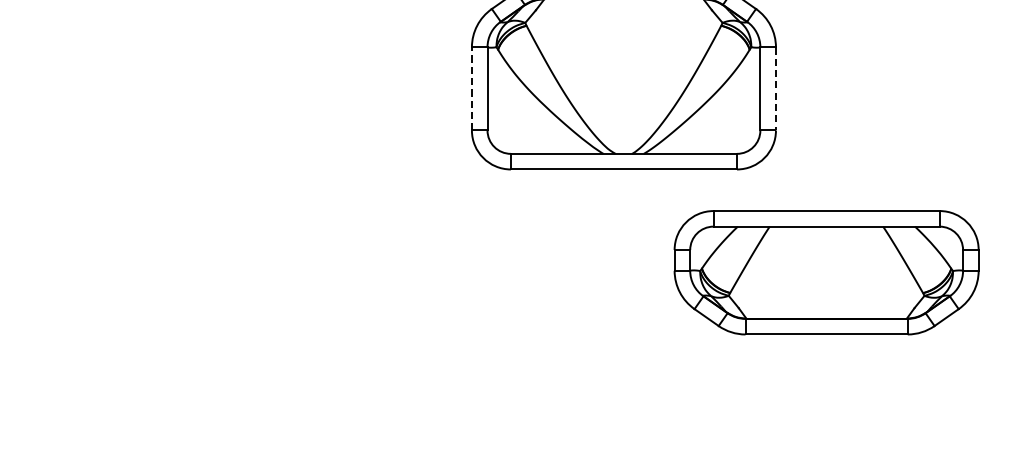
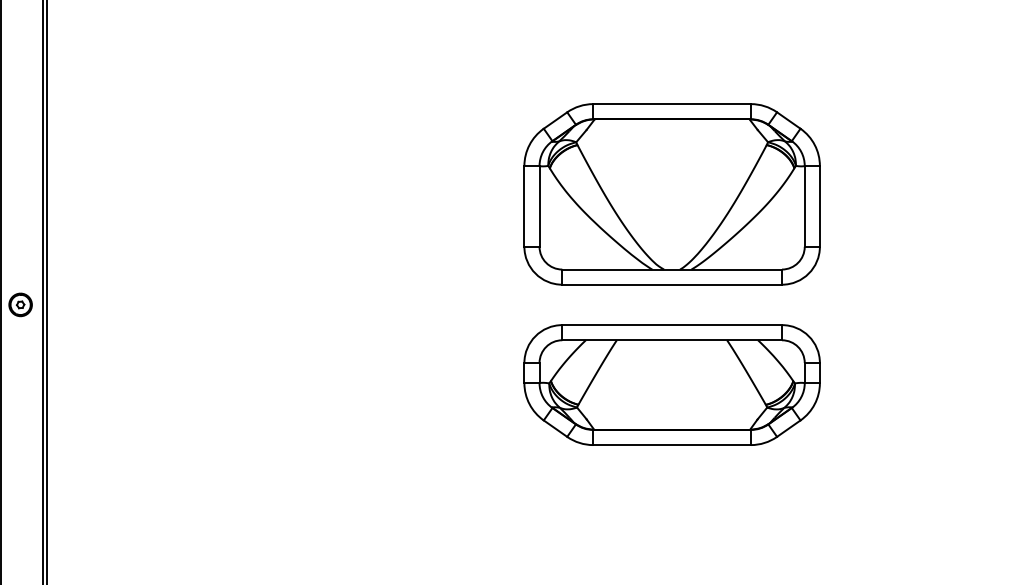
line: (472, 87) -> (524, 205), dashed -> solid
line: (775, 88) -> (819, 206), dashed -> solid
part: (825, 272) -> (671, 384), moved

